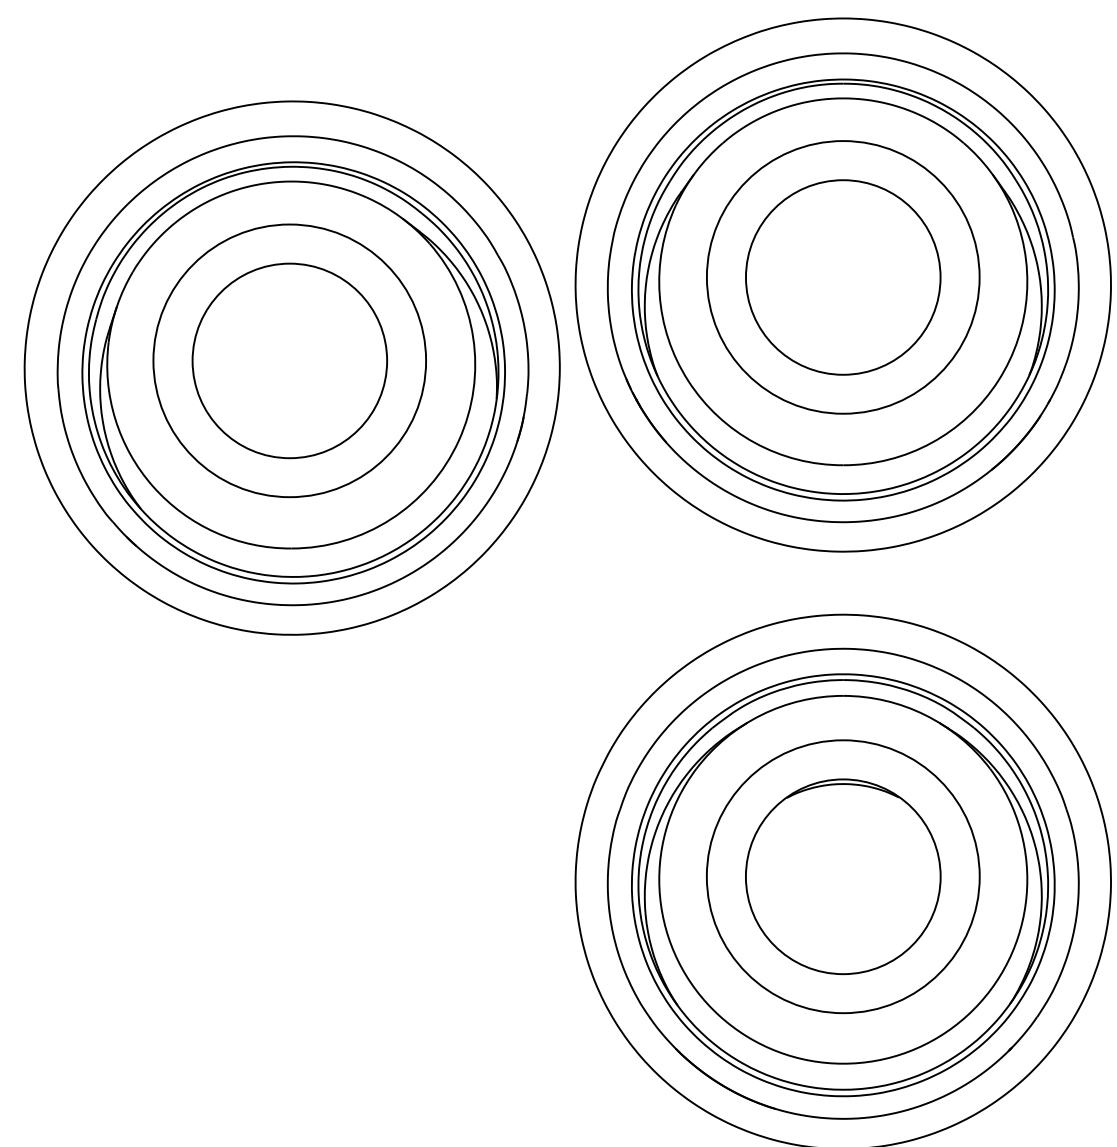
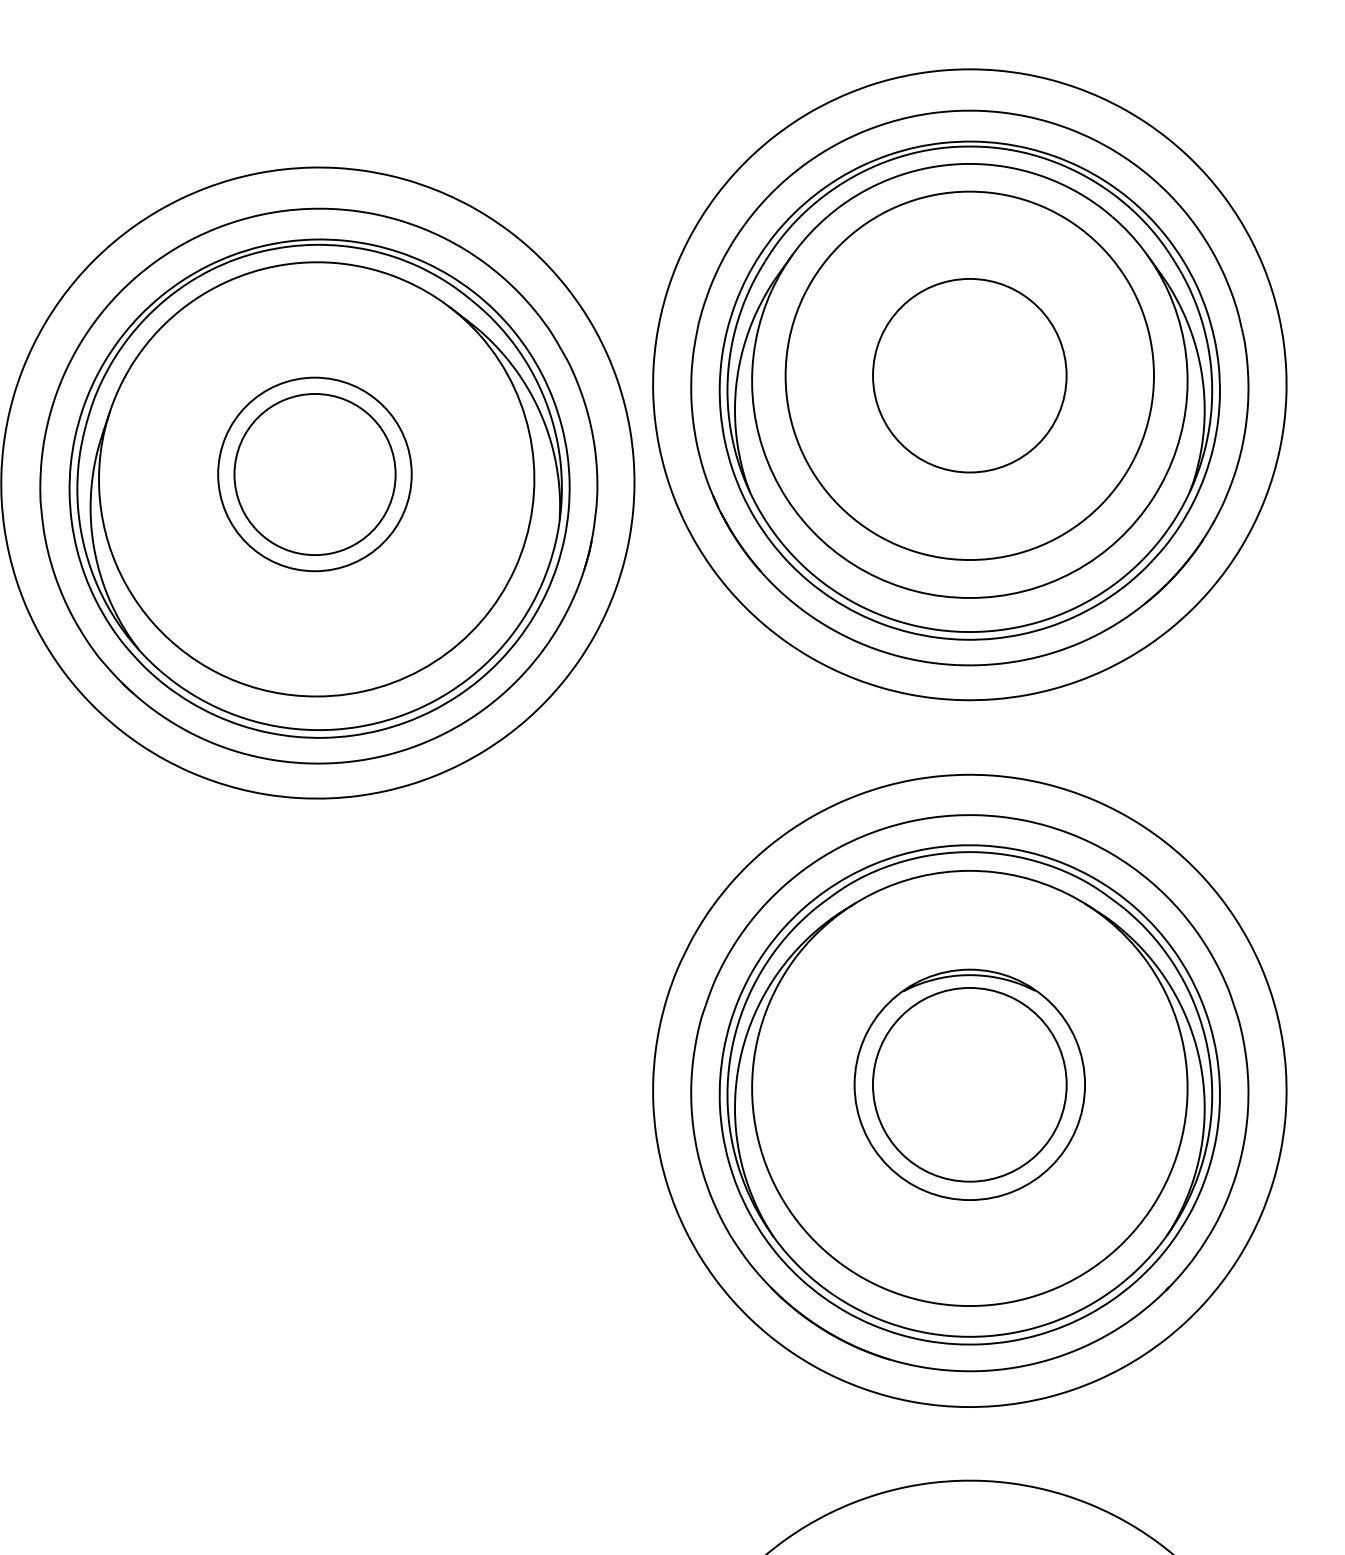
circle: (843, 277) -> (969, 375), size x0.6
circle: (843, 277) -> (969, 375), size x1.6
circle: (289, 360) -> (314, 474), size x0.6
circle: (289, 360) -> (314, 474), size x0.7
circle: (843, 876) -> (969, 1084), size x0.6

